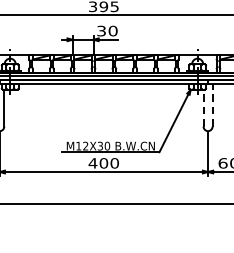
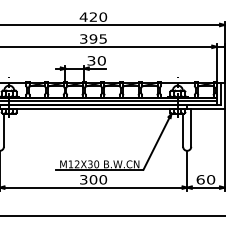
line: (212, 105) -> (191, 127), dashed -> solid
line: (203, 108) -> (183, 130), dashed -> solid
text: (92, 163) -> (83, 179), 400 -> 300

